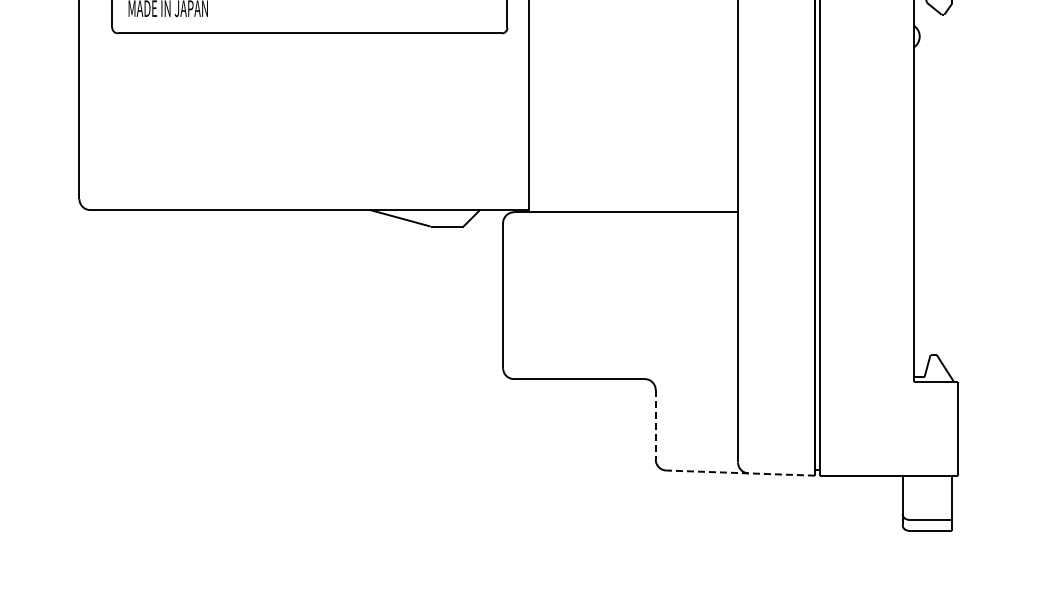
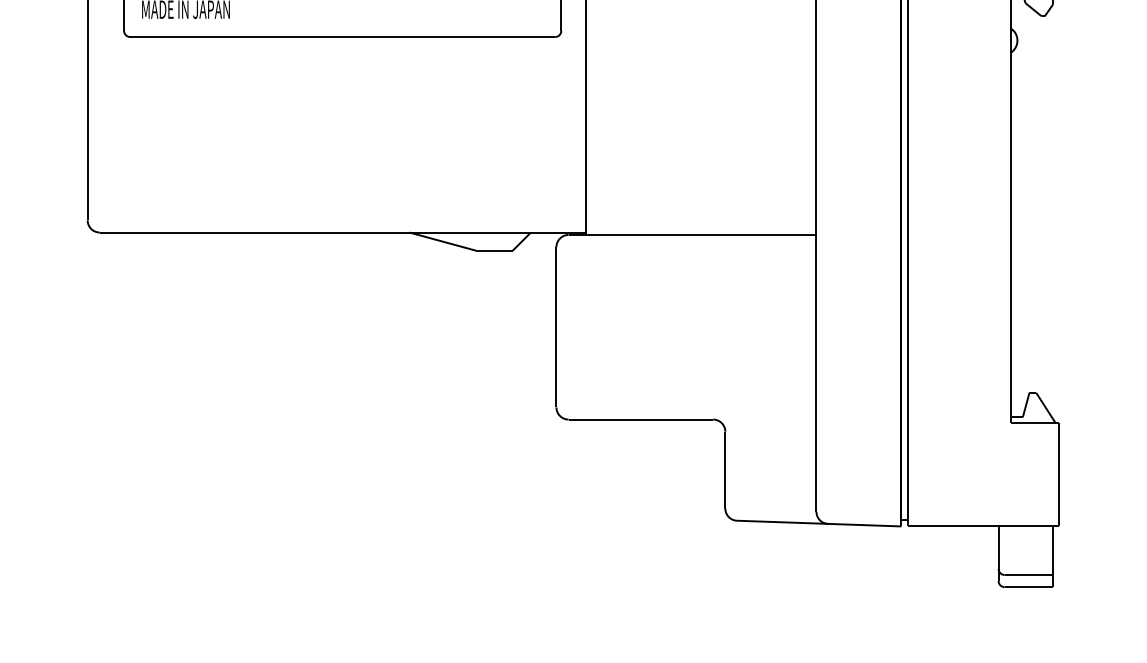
line: (655, 424) -> (725, 469), dashed -> solid
line: (740, 473) -> (819, 524), dashed -> solid

